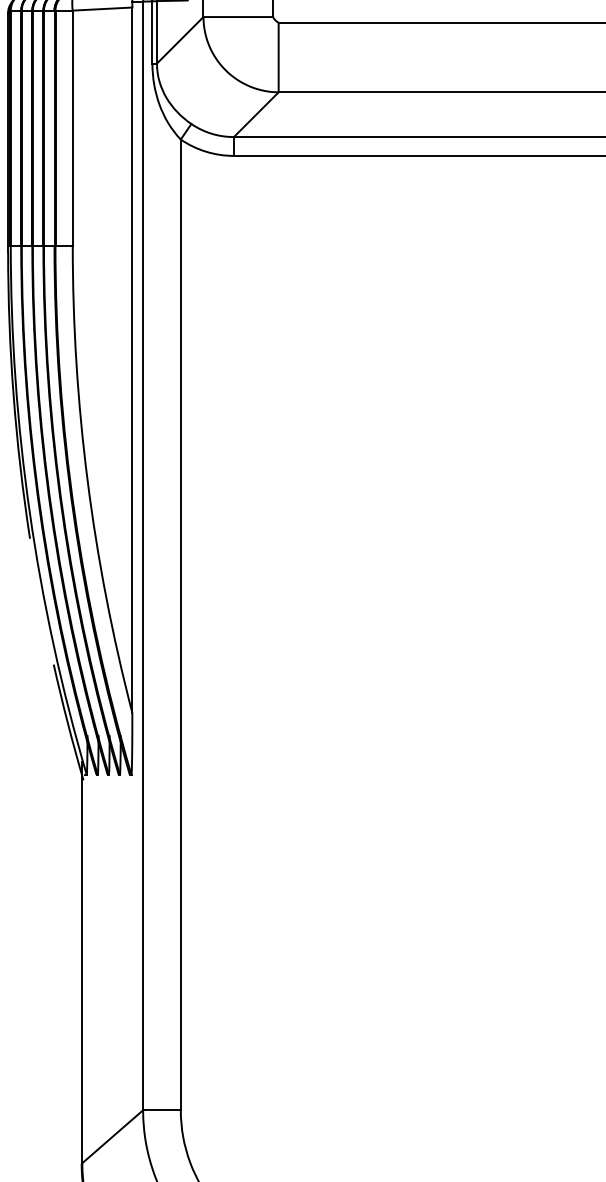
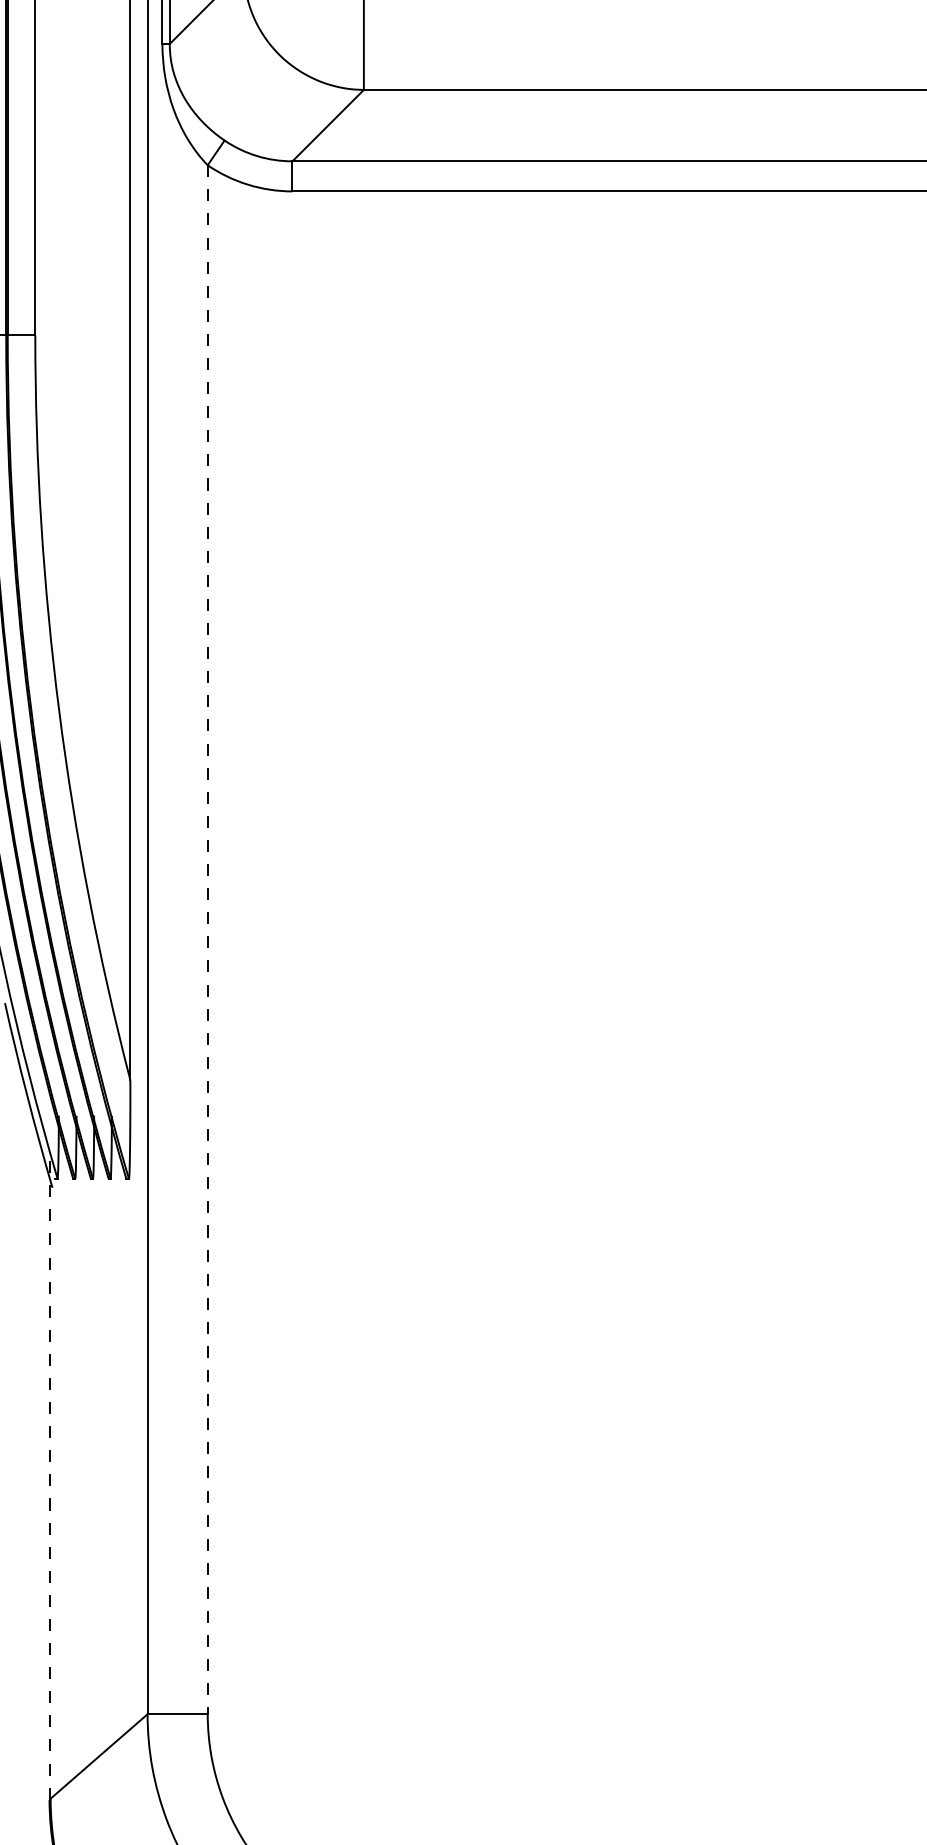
line: (180, 625) -> (207, 940), solid -> dashed
line: (81, 962) -> (49, 1478), solid -> dashed

